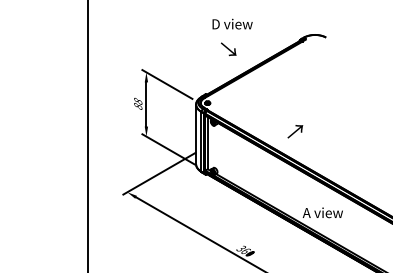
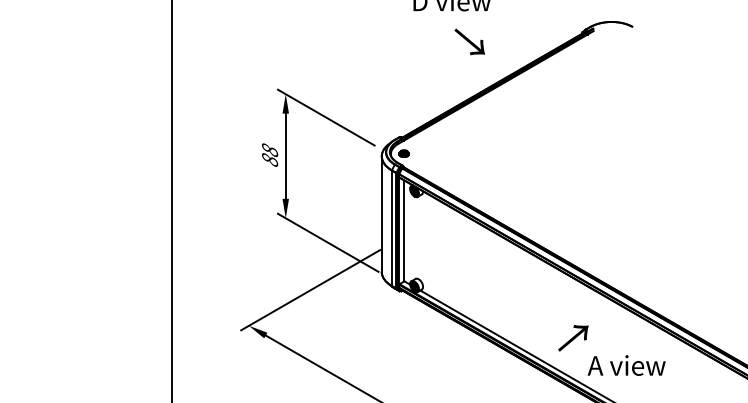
text: (228, 49) -> (469, 42), moved
text: (295, 131) -> (573, 337), moved

